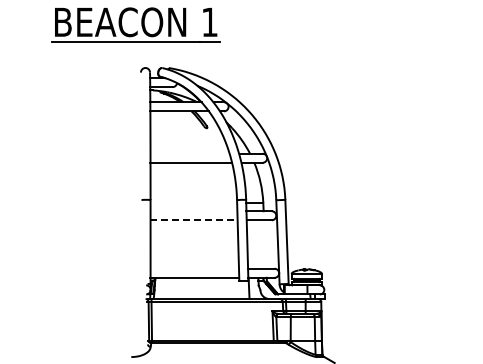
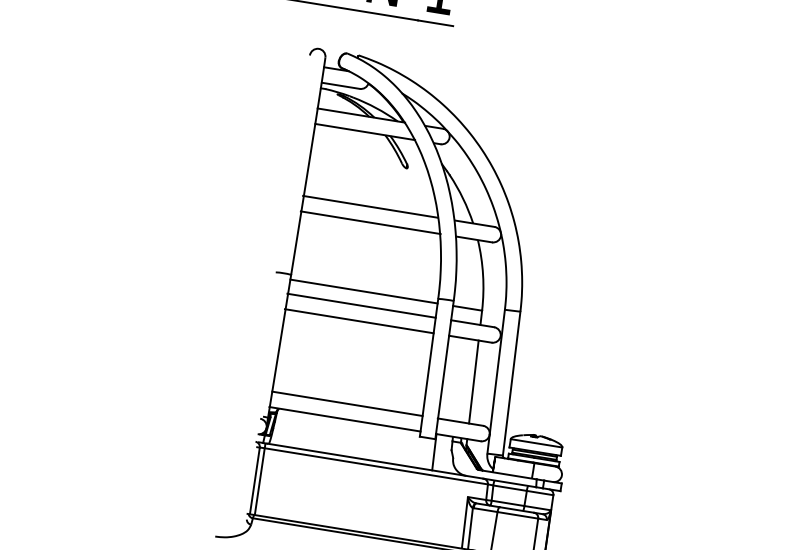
line: (189, 153) -> (370, 206), added
line: (193, 202) -> (363, 290), added
line: (193, 211) -> (361, 306), added
line: (193, 220) -> (358, 321), dashed -> solid
line: (265, 244) -> (474, 382), added
line: (194, 268) -> (347, 403), added

